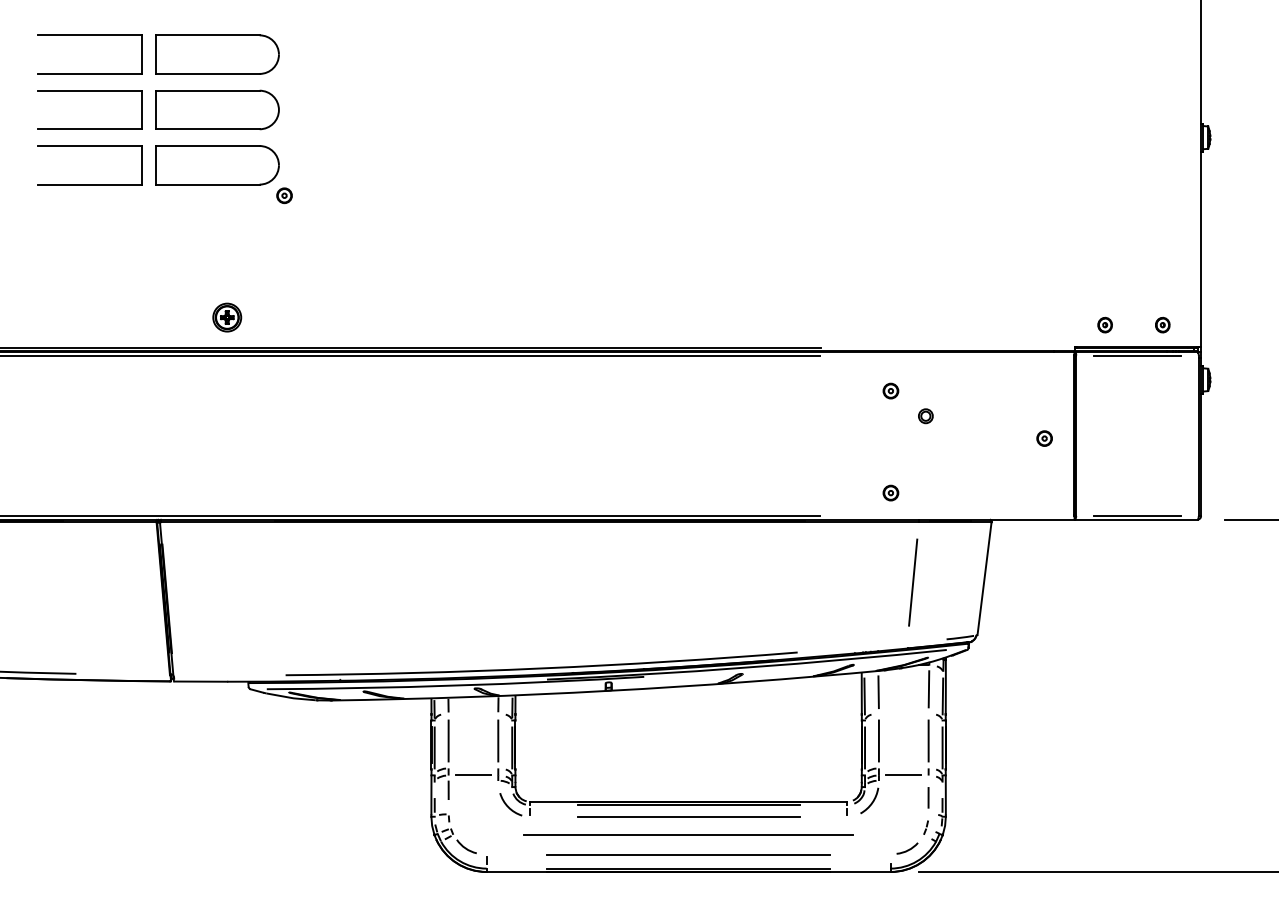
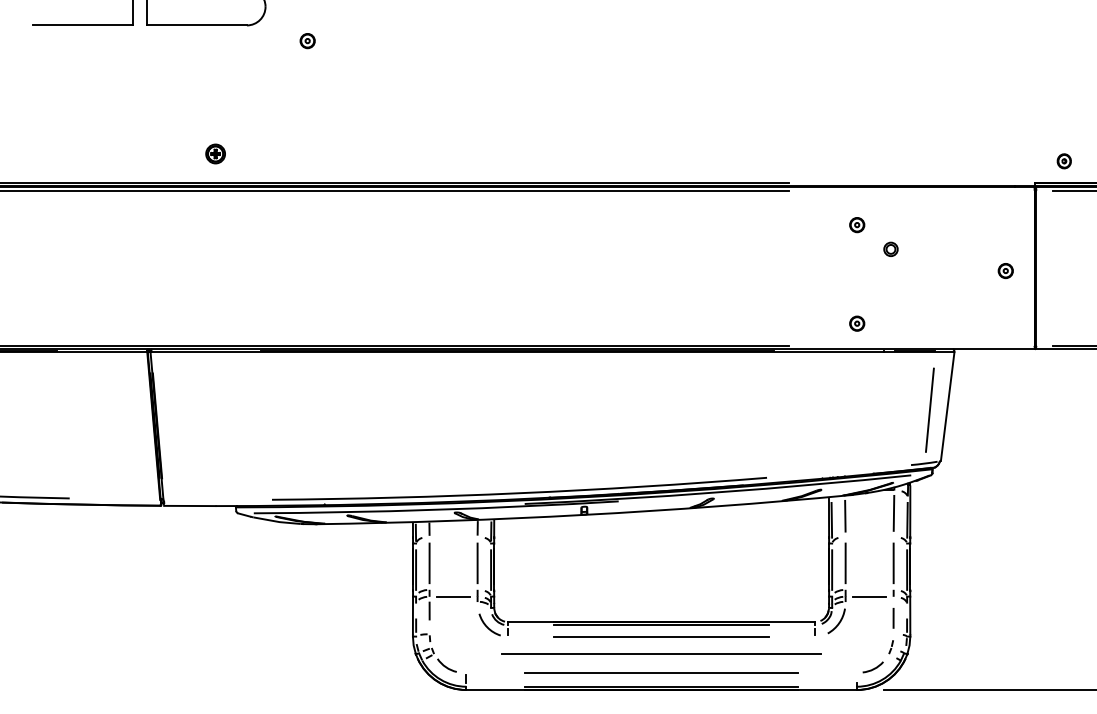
part: (284, 195) -> (307, 40), moved
part: (227, 317) -> (215, 153), size x0.7
line: (913, 582) -> (930, 410), moved

